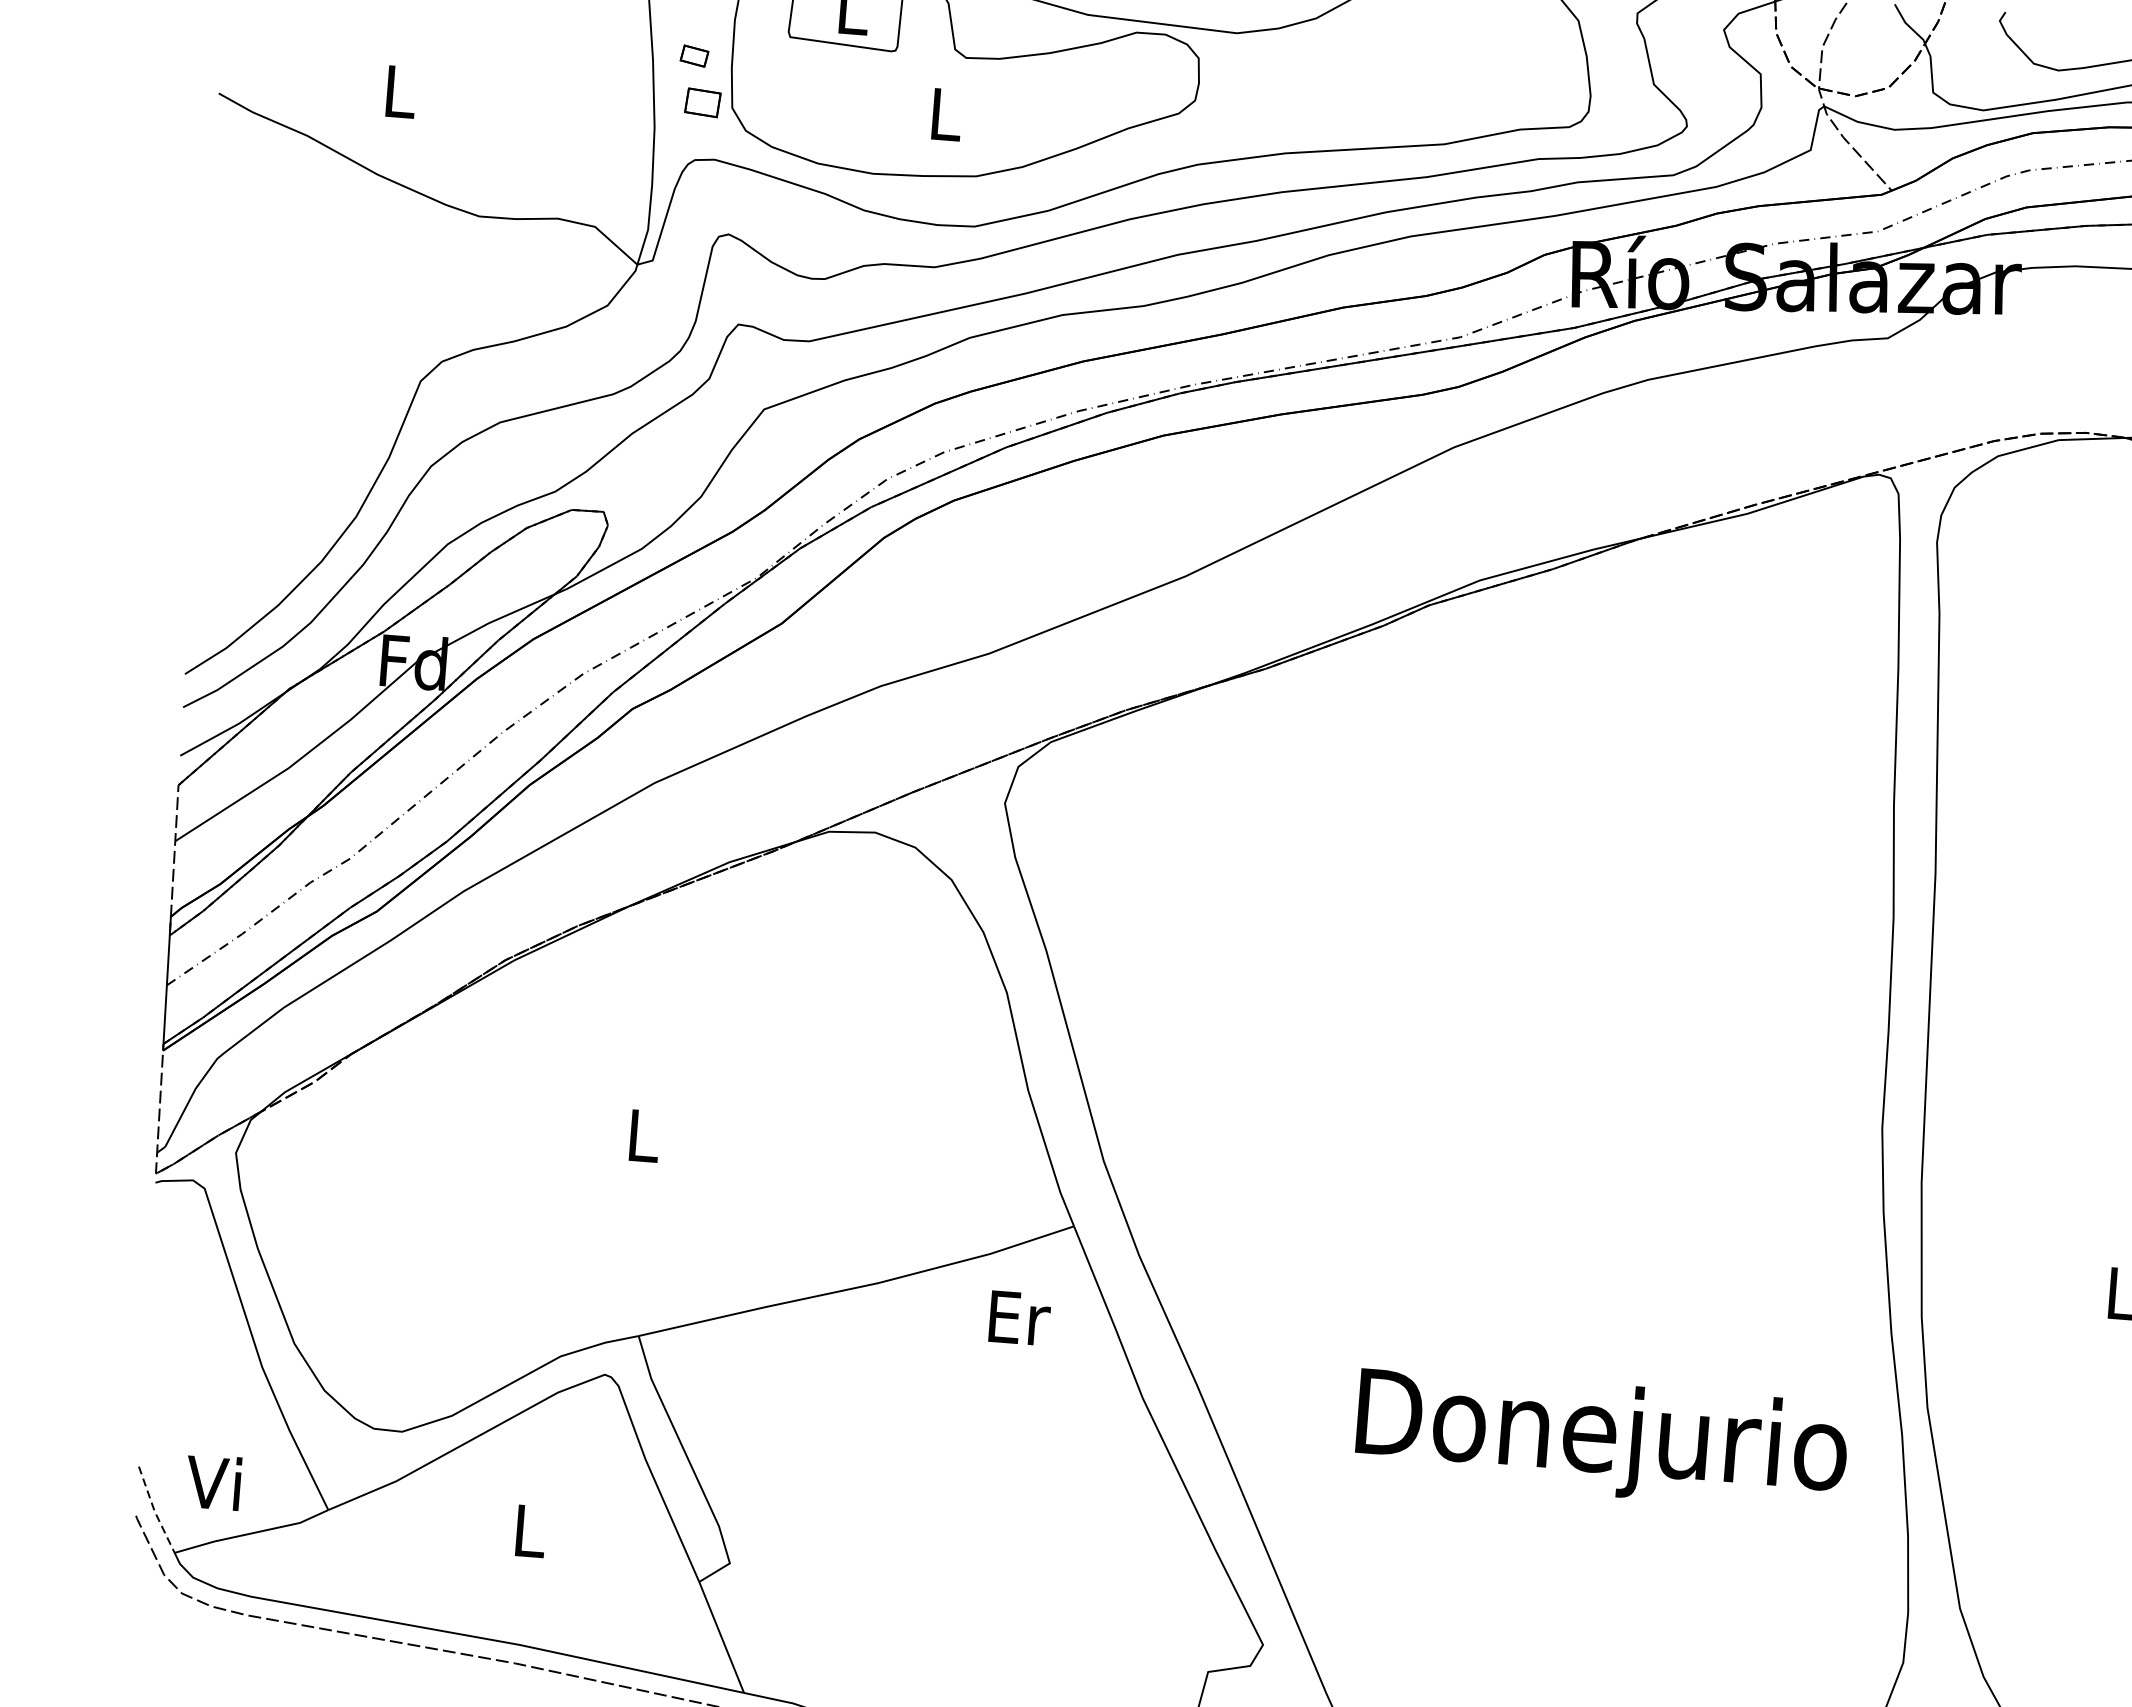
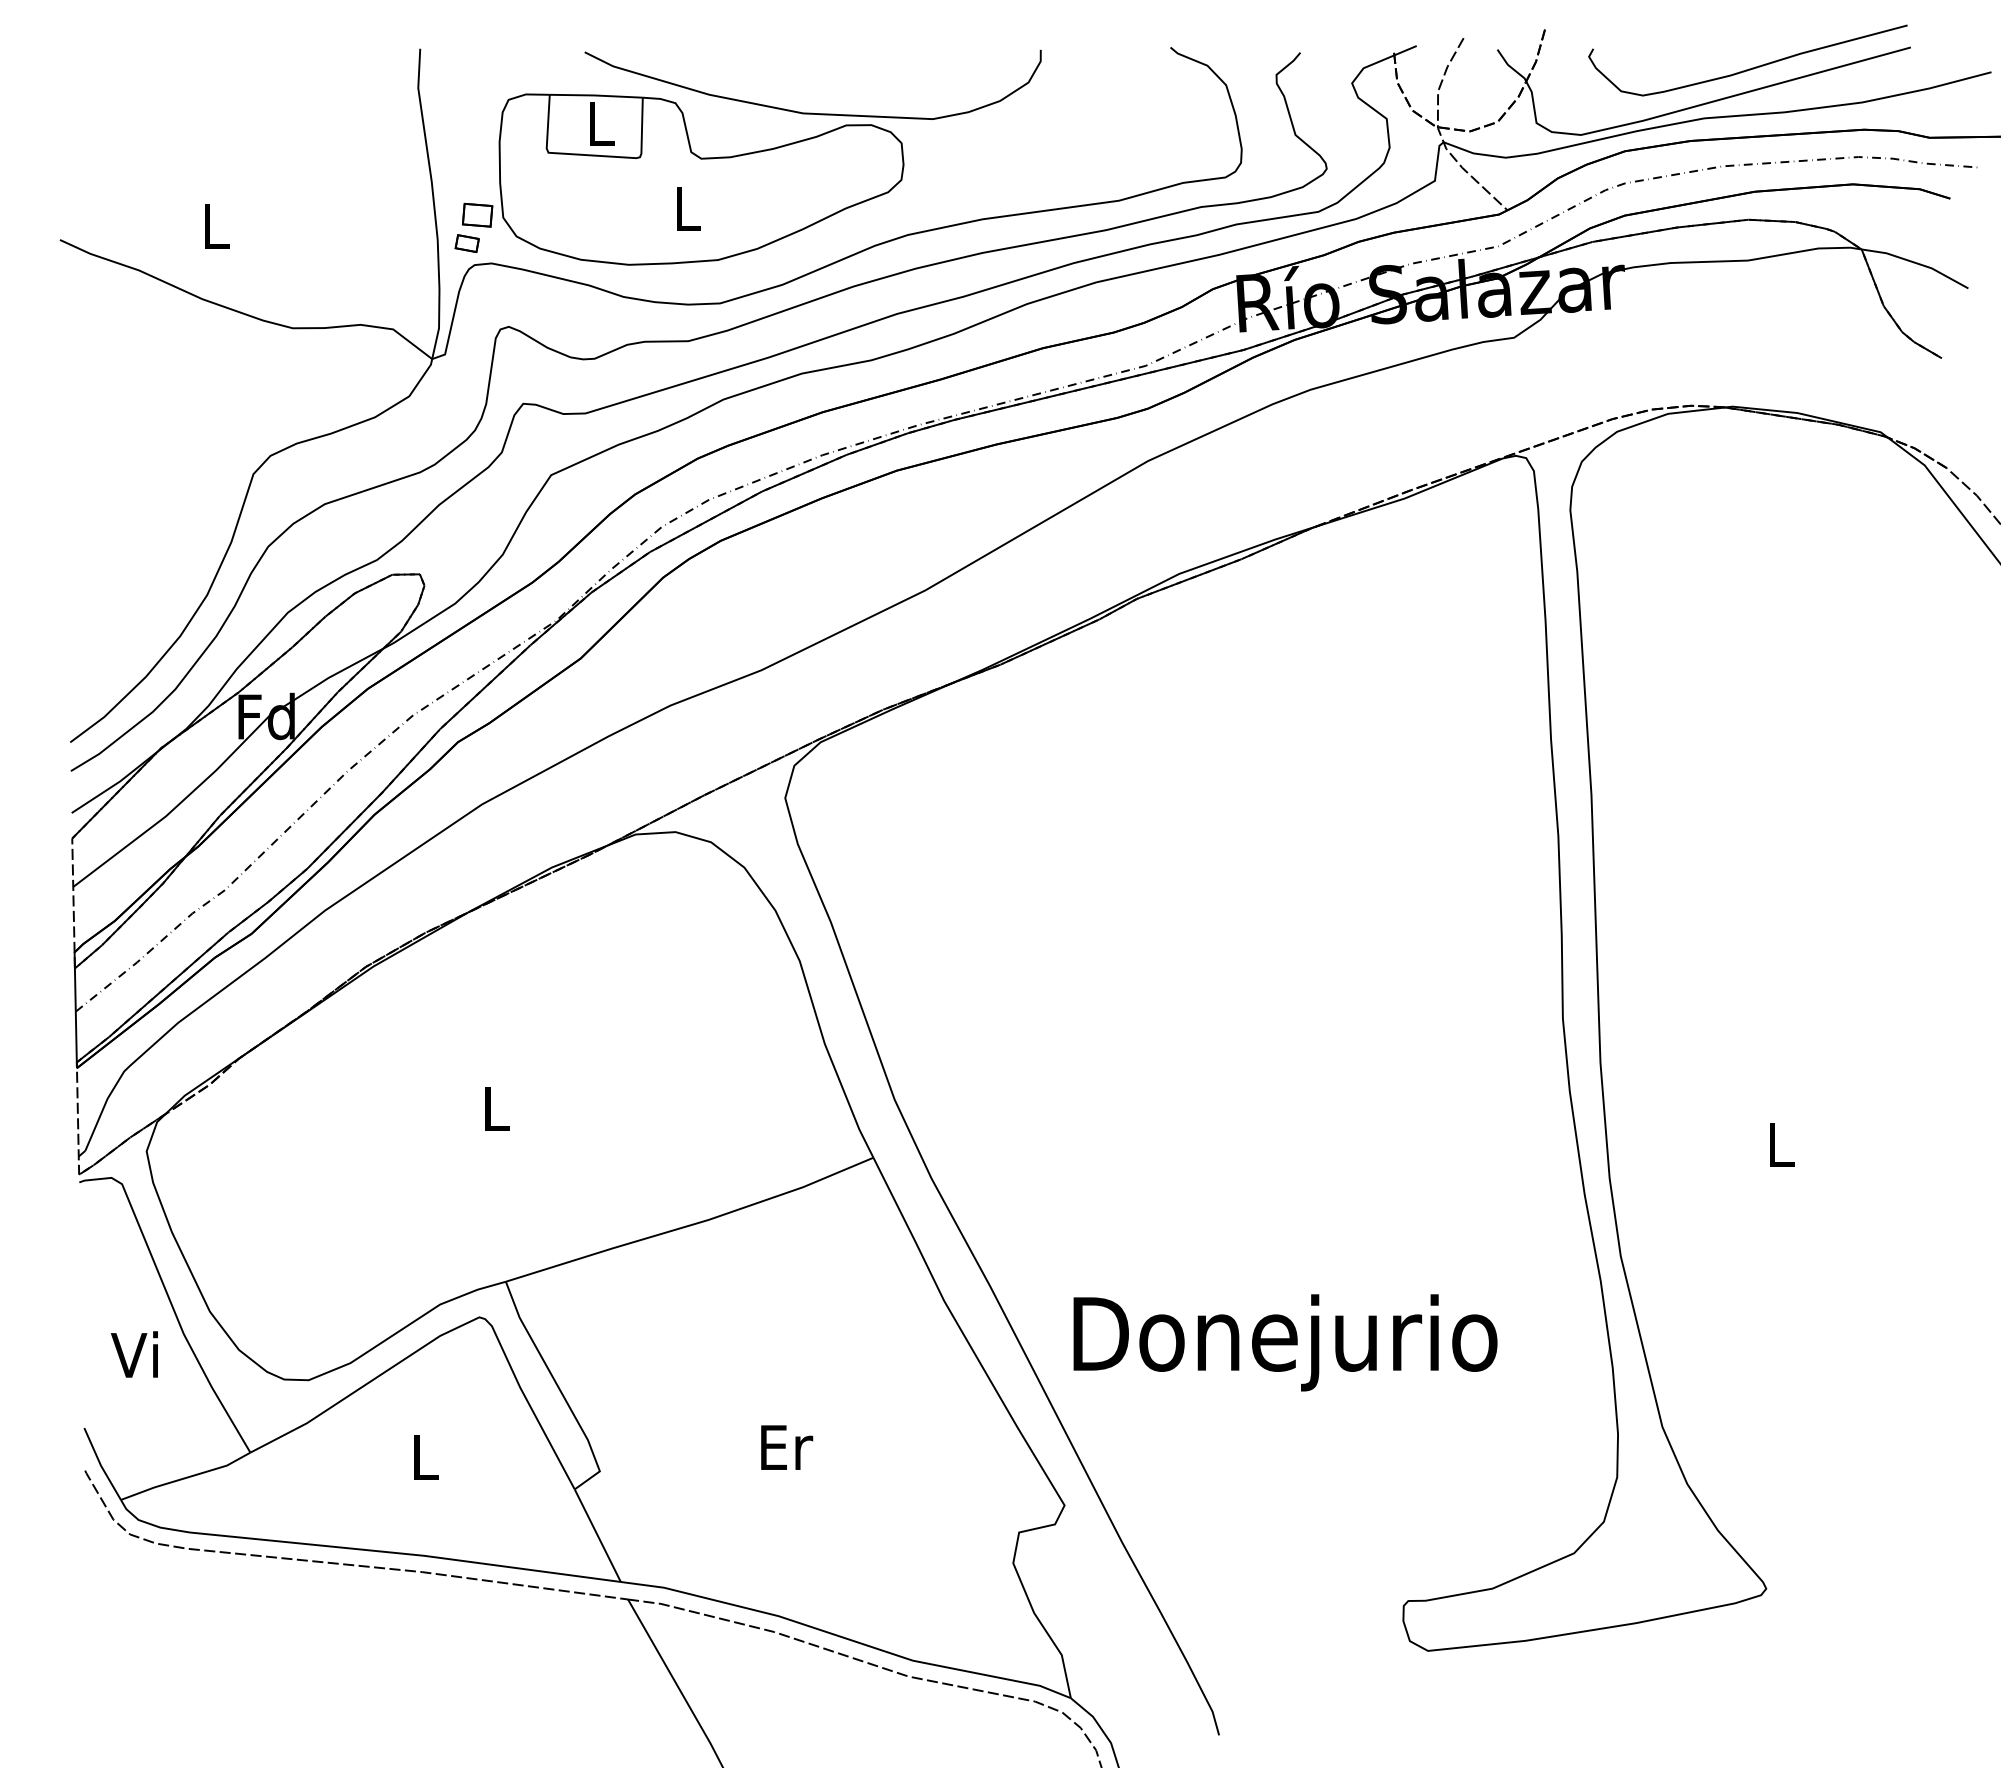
part: (693, 55) -> (466, 243), moved
text: (1020, 1318) -> (787, 1447), moved
text: (1601, 1439) -> (1285, 1342), moved
text: (213, 1482) -> (134, 1354), moved
line: (155, 1511) -> (101, 1465), dashed -> solid

